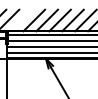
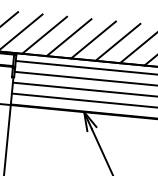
line: (21, 20) -> (44, 35), added

